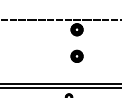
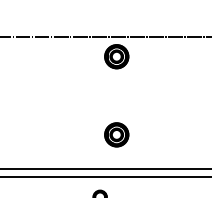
part: (76, 55) -> (115, 133), moved

